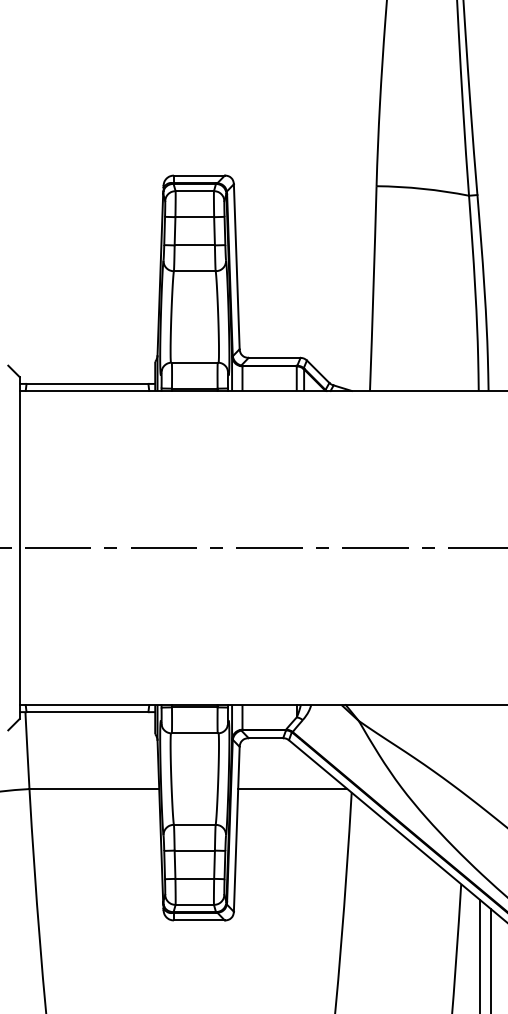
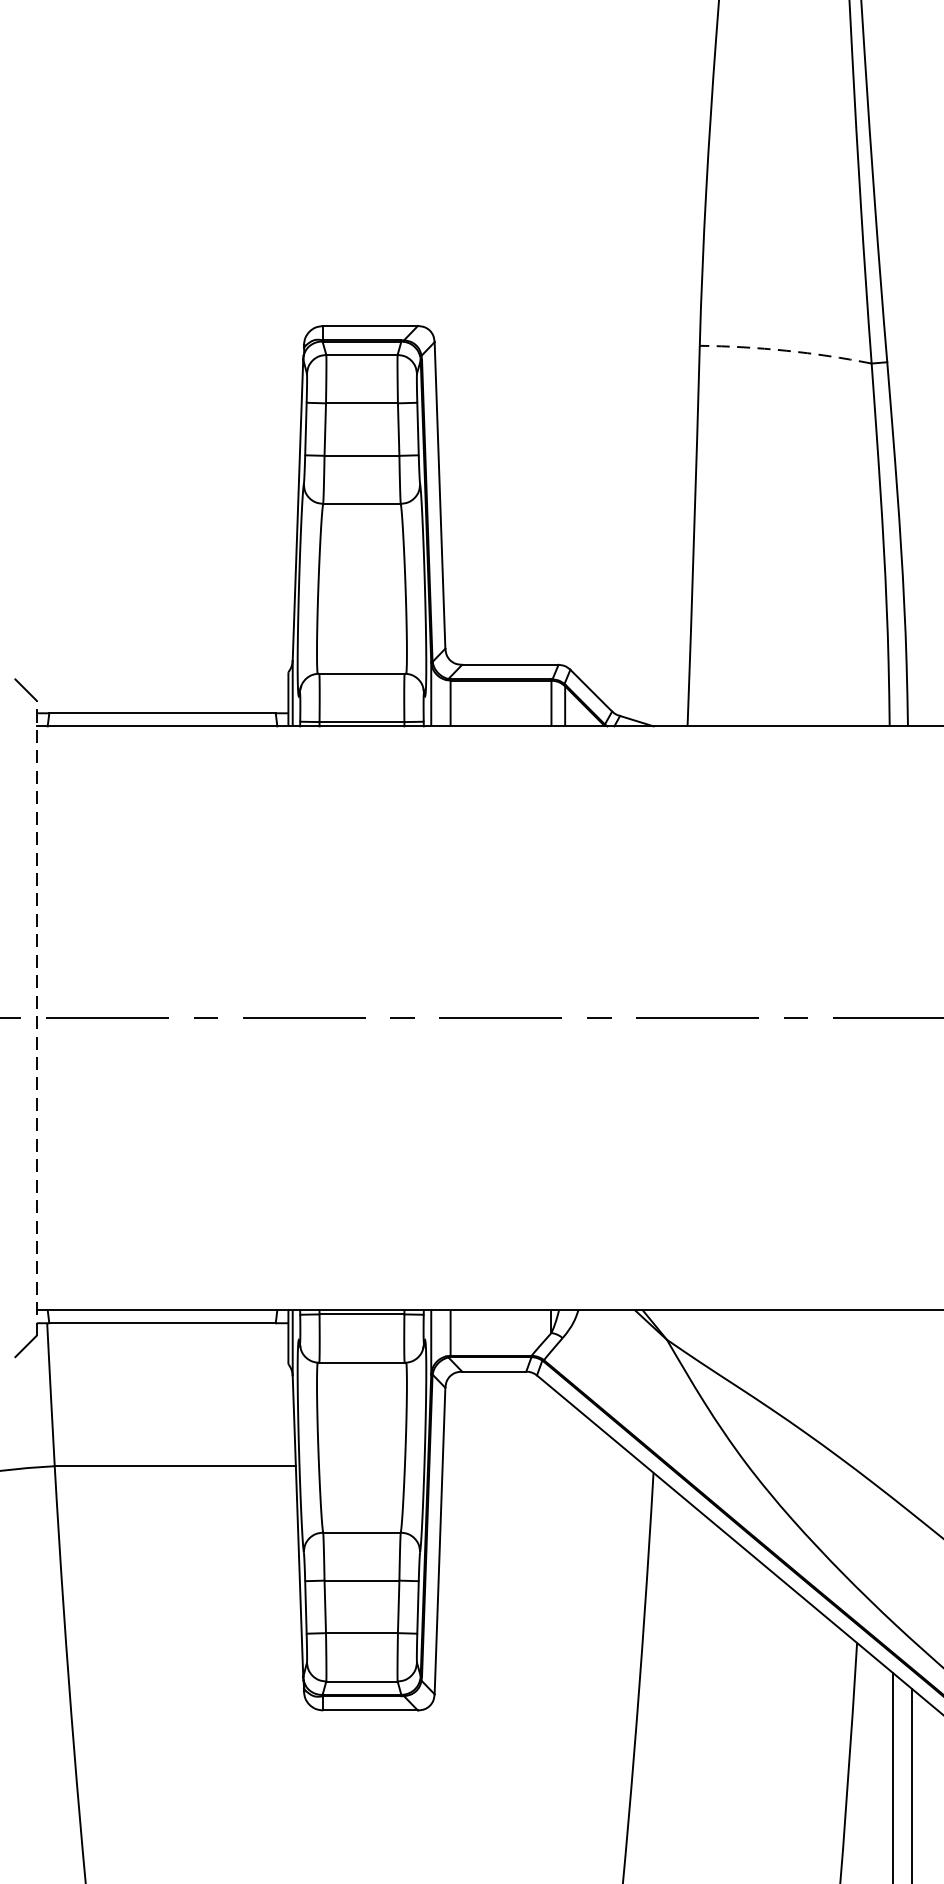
arc: (423, 188) -> (787, 350), solid -> dashed
line: (19, 548) -> (36, 1019), solid -> dashed
line: (292, 789) -> (543, 1467), removed

